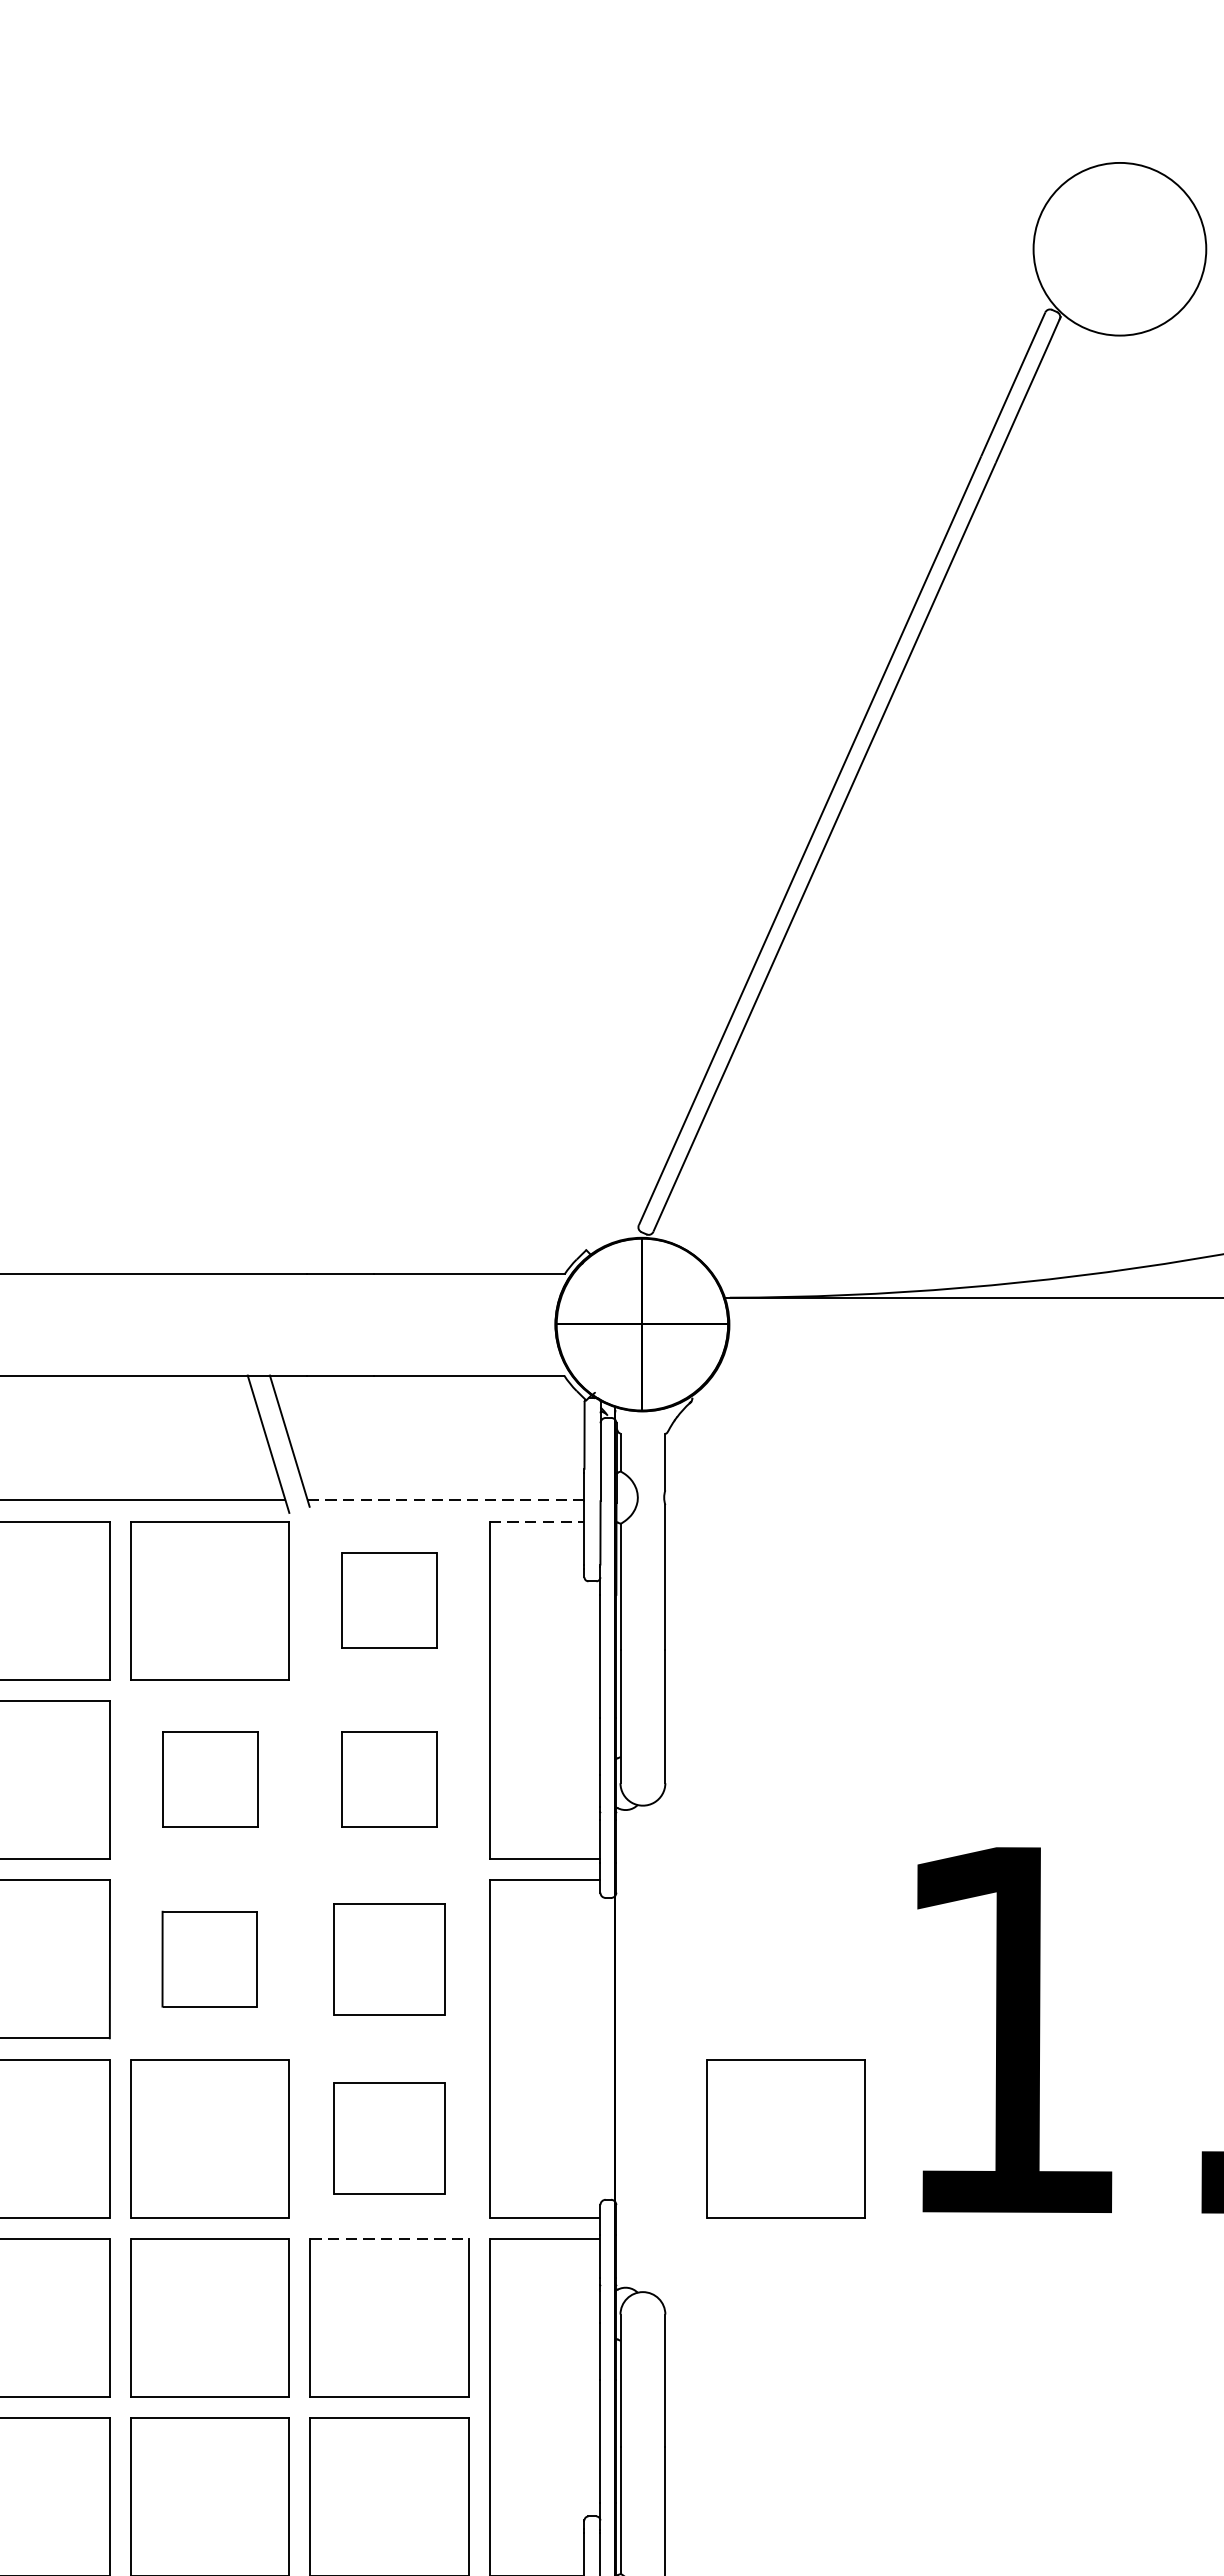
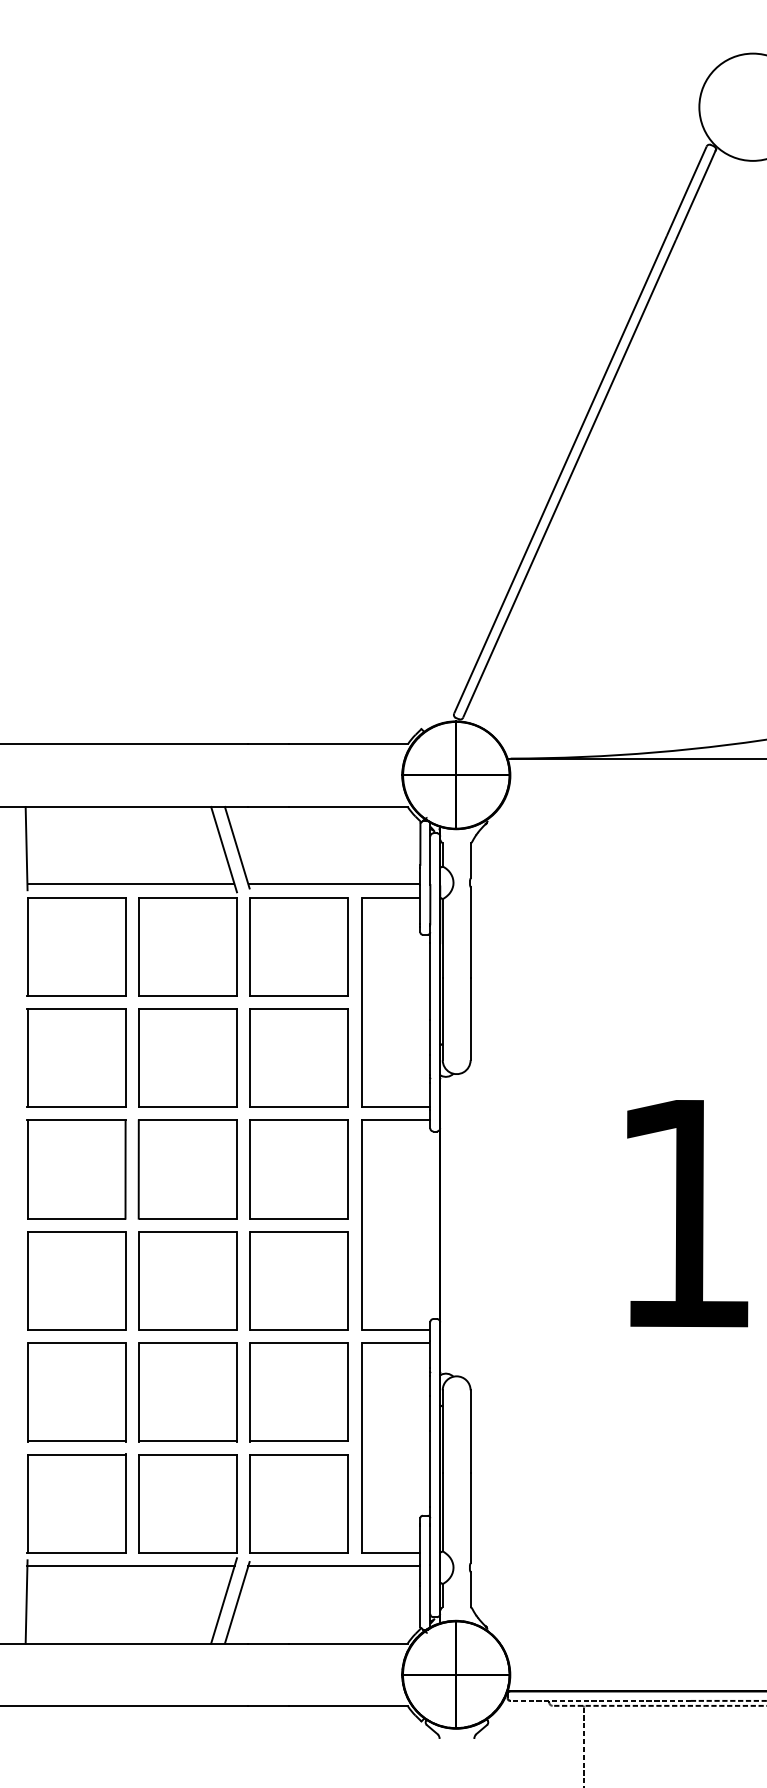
line: (446, 1500) -> (334, 884), dashed -> solid
line: (536, 1521) -> (390, 897), dashed -> solid
part: (388, 1600) -> (298, 946), size x1.67
part: (209, 1778) -> (187, 1057), size x1.67
part: (388, 1778) -> (298, 1057), size x1.67
part: (209, 1959) -> (187, 1169), size x1.67
part: (388, 1959) -> (298, 1169), size x1.43
part: (388, 2137) -> (298, 1280), size x1.43
part: (785, 2137) -> (545, 1280), removed
line: (389, 2239) -> (299, 1343), dashed -> solid

